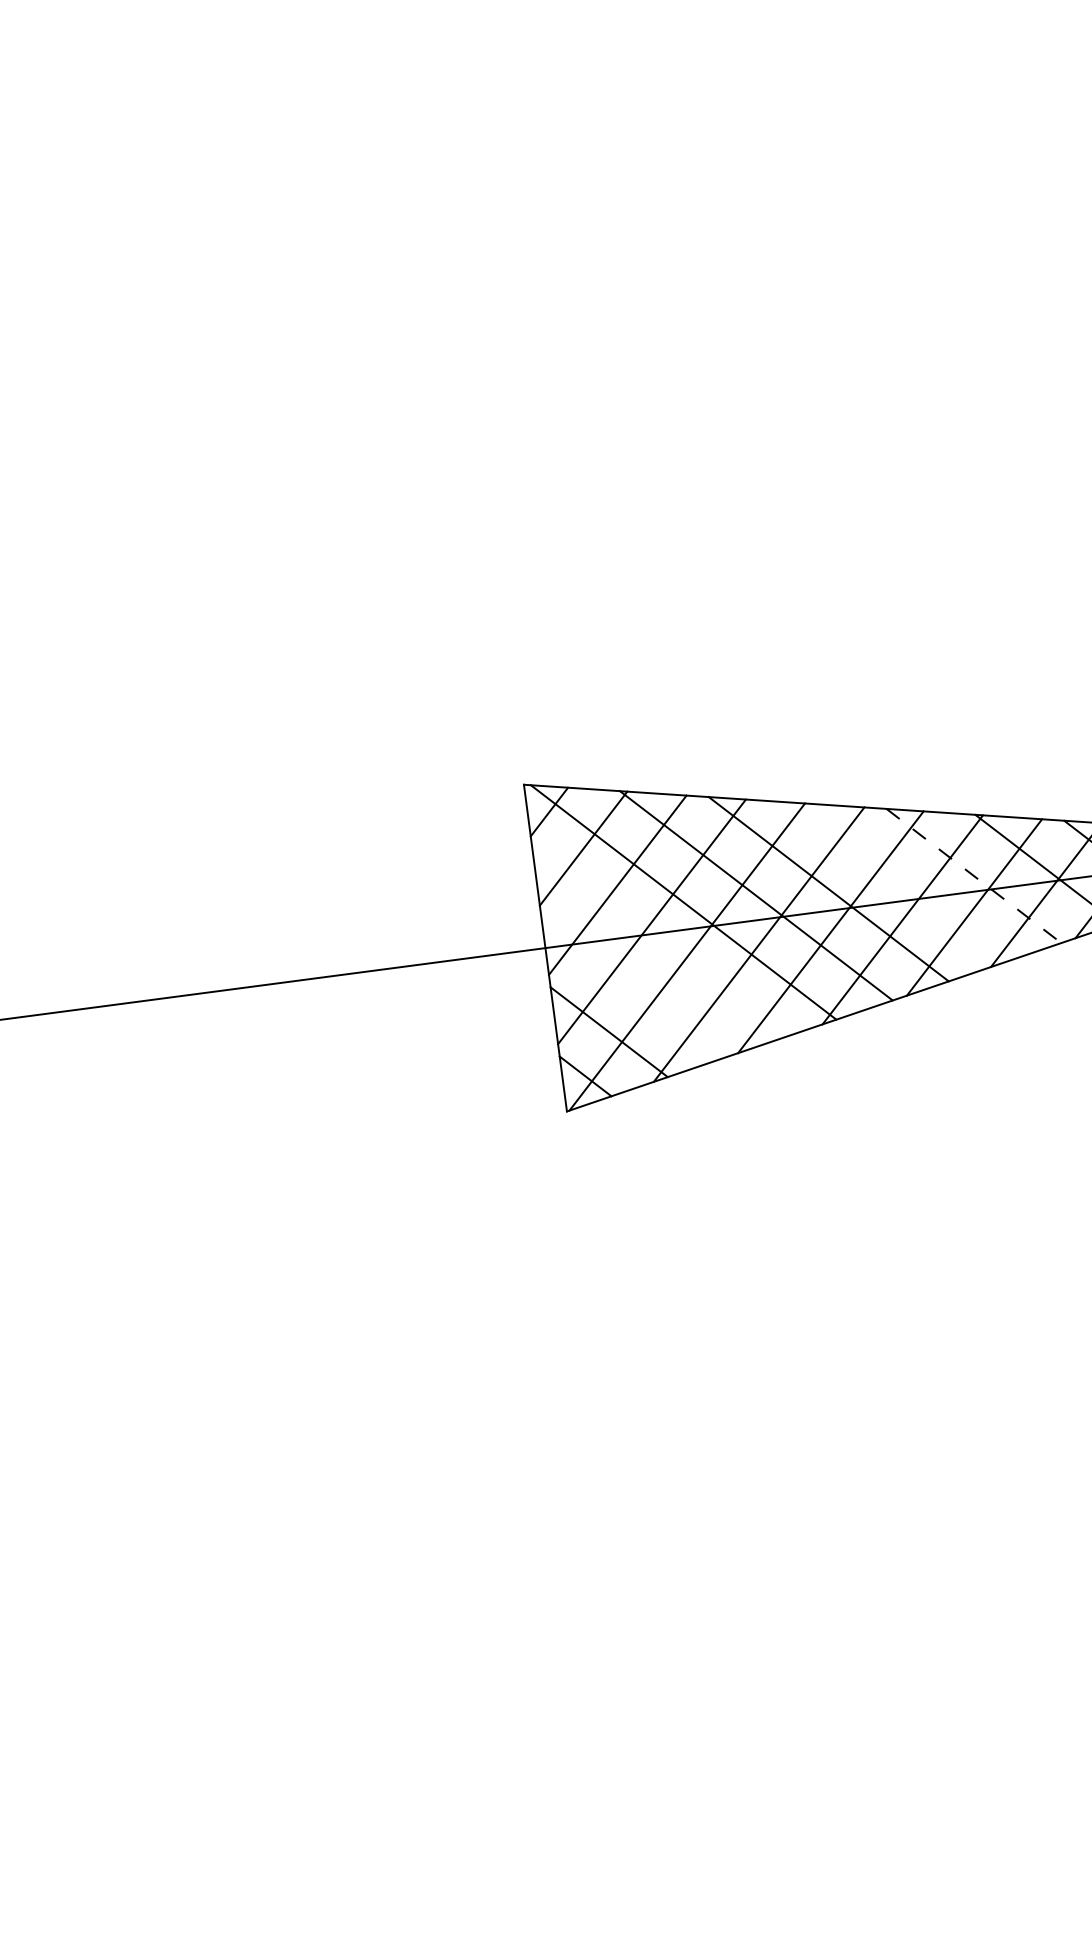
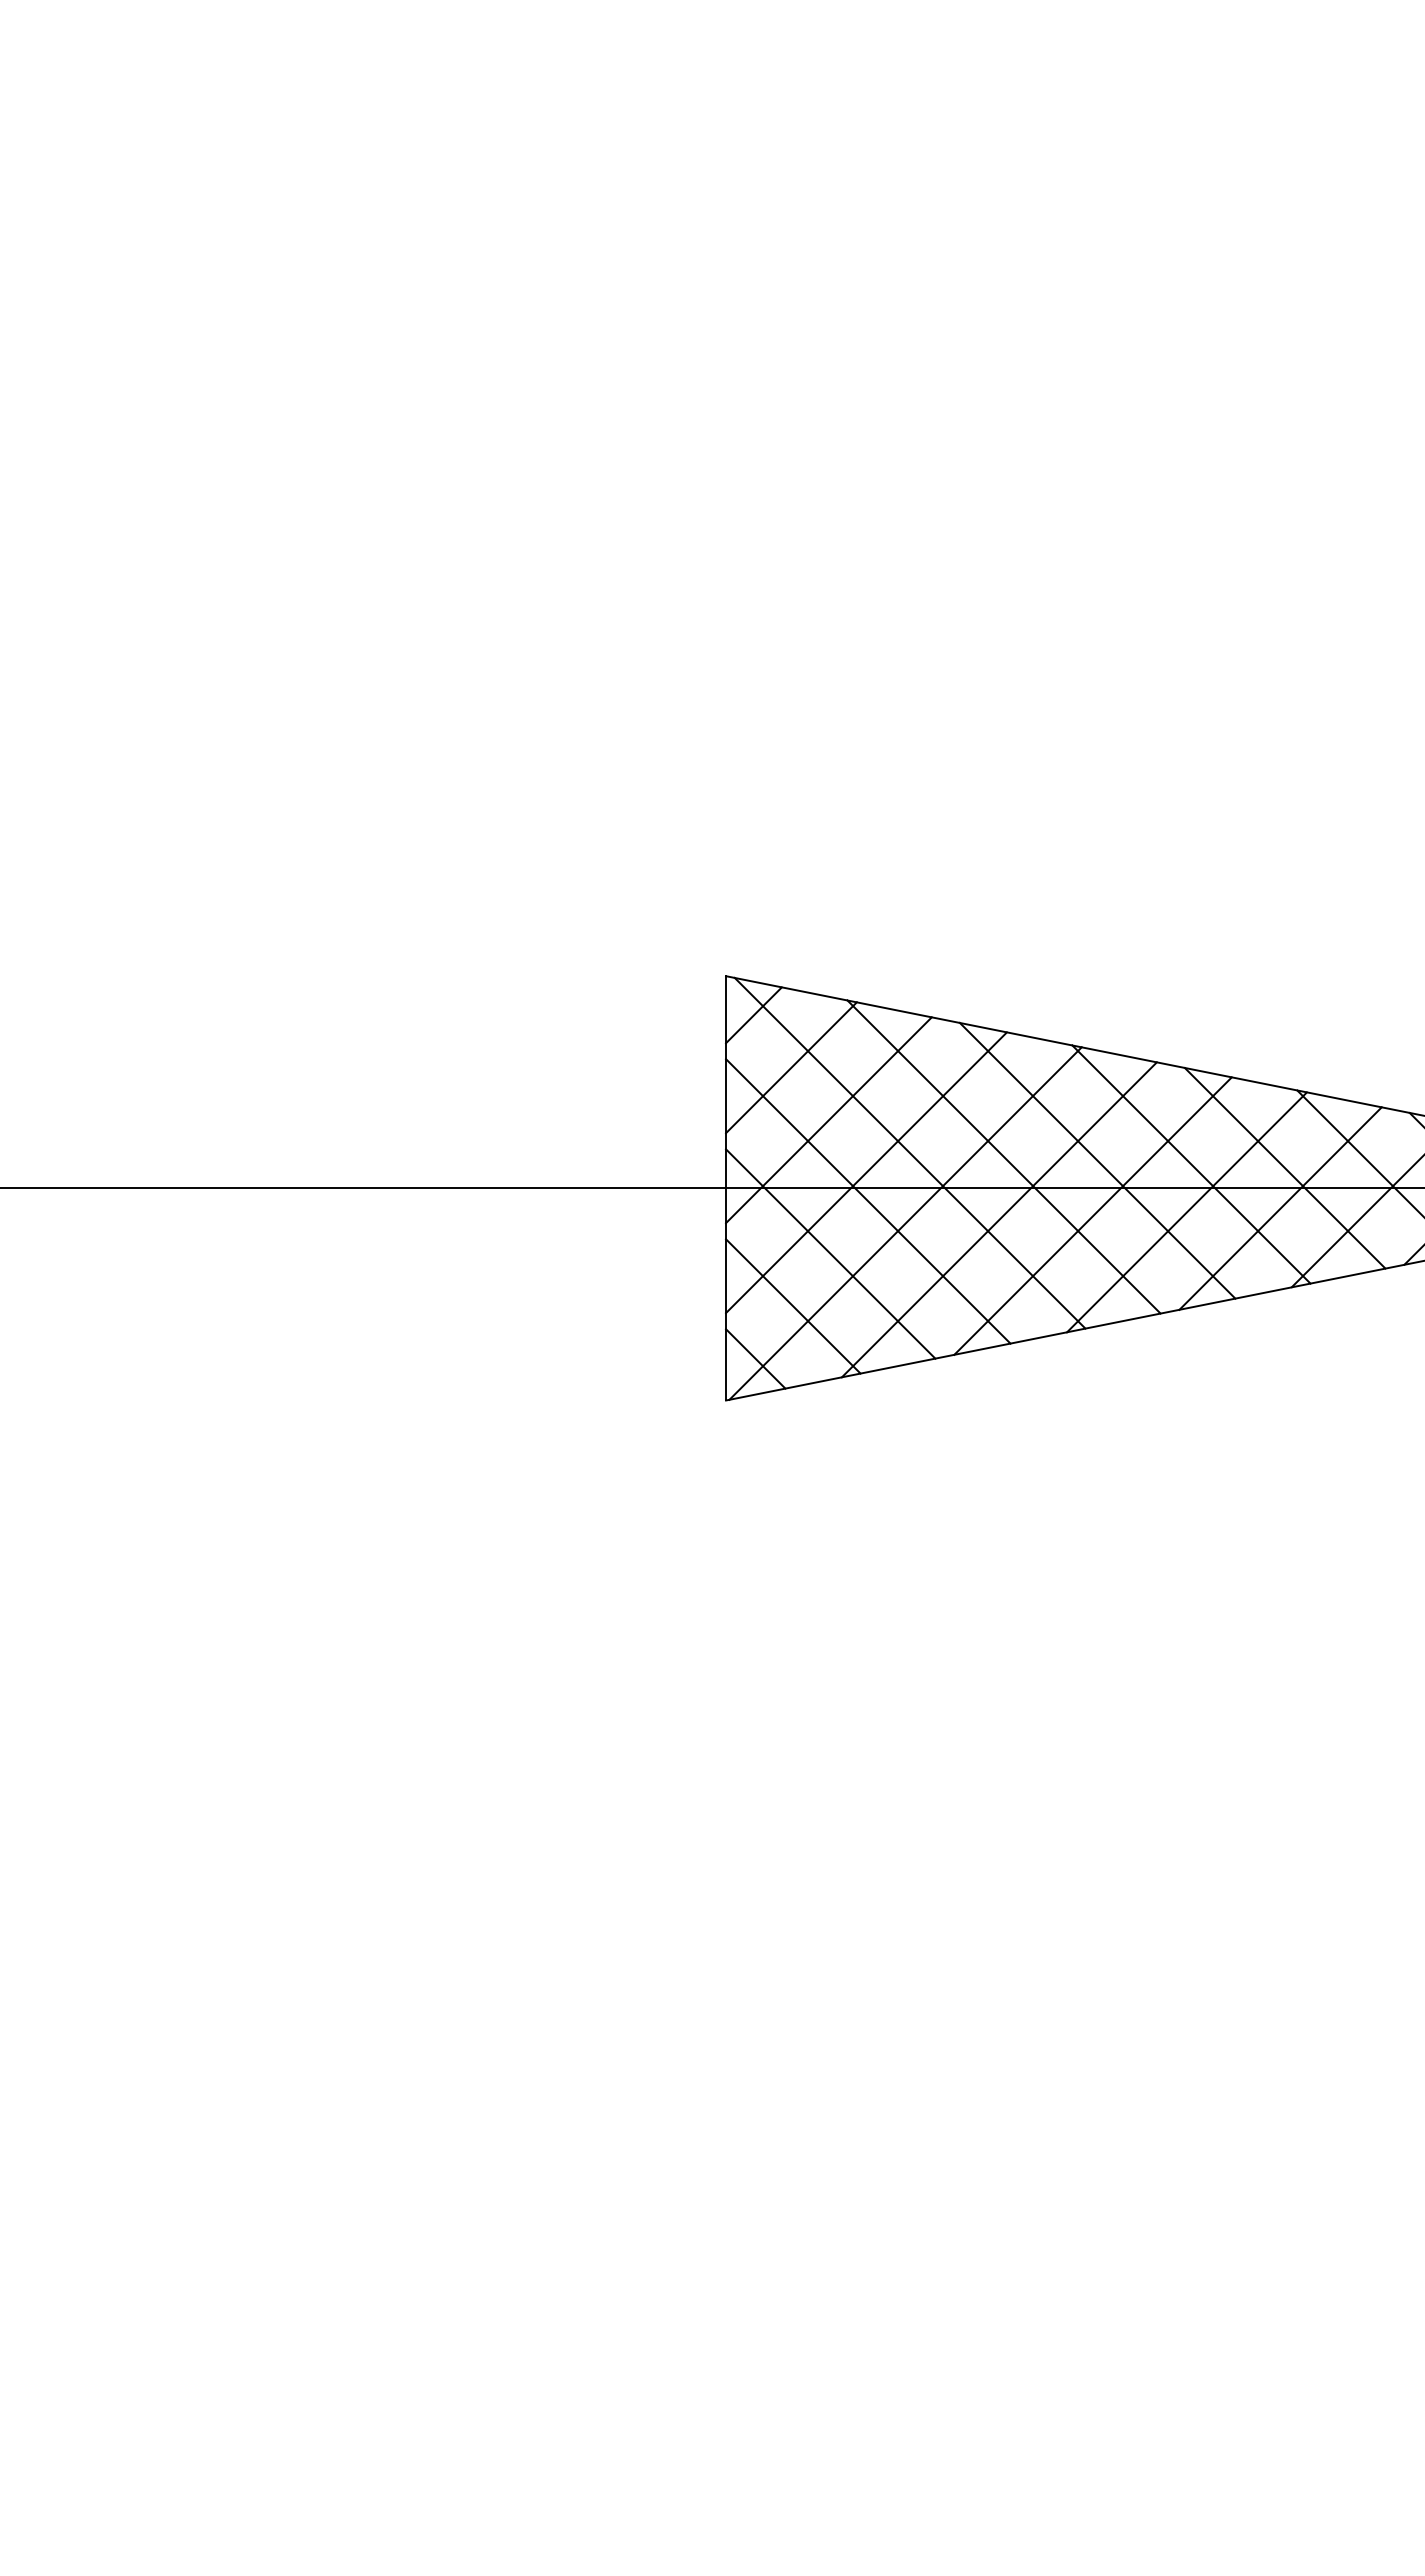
line: (974, 876) -> (1285, 1168), dashed -> solid
line: (901, 882) -> (1191, 1164), added
line: (656, 943) -> (868, 1201), added
line: (632, 987) -> (830, 1253), added

